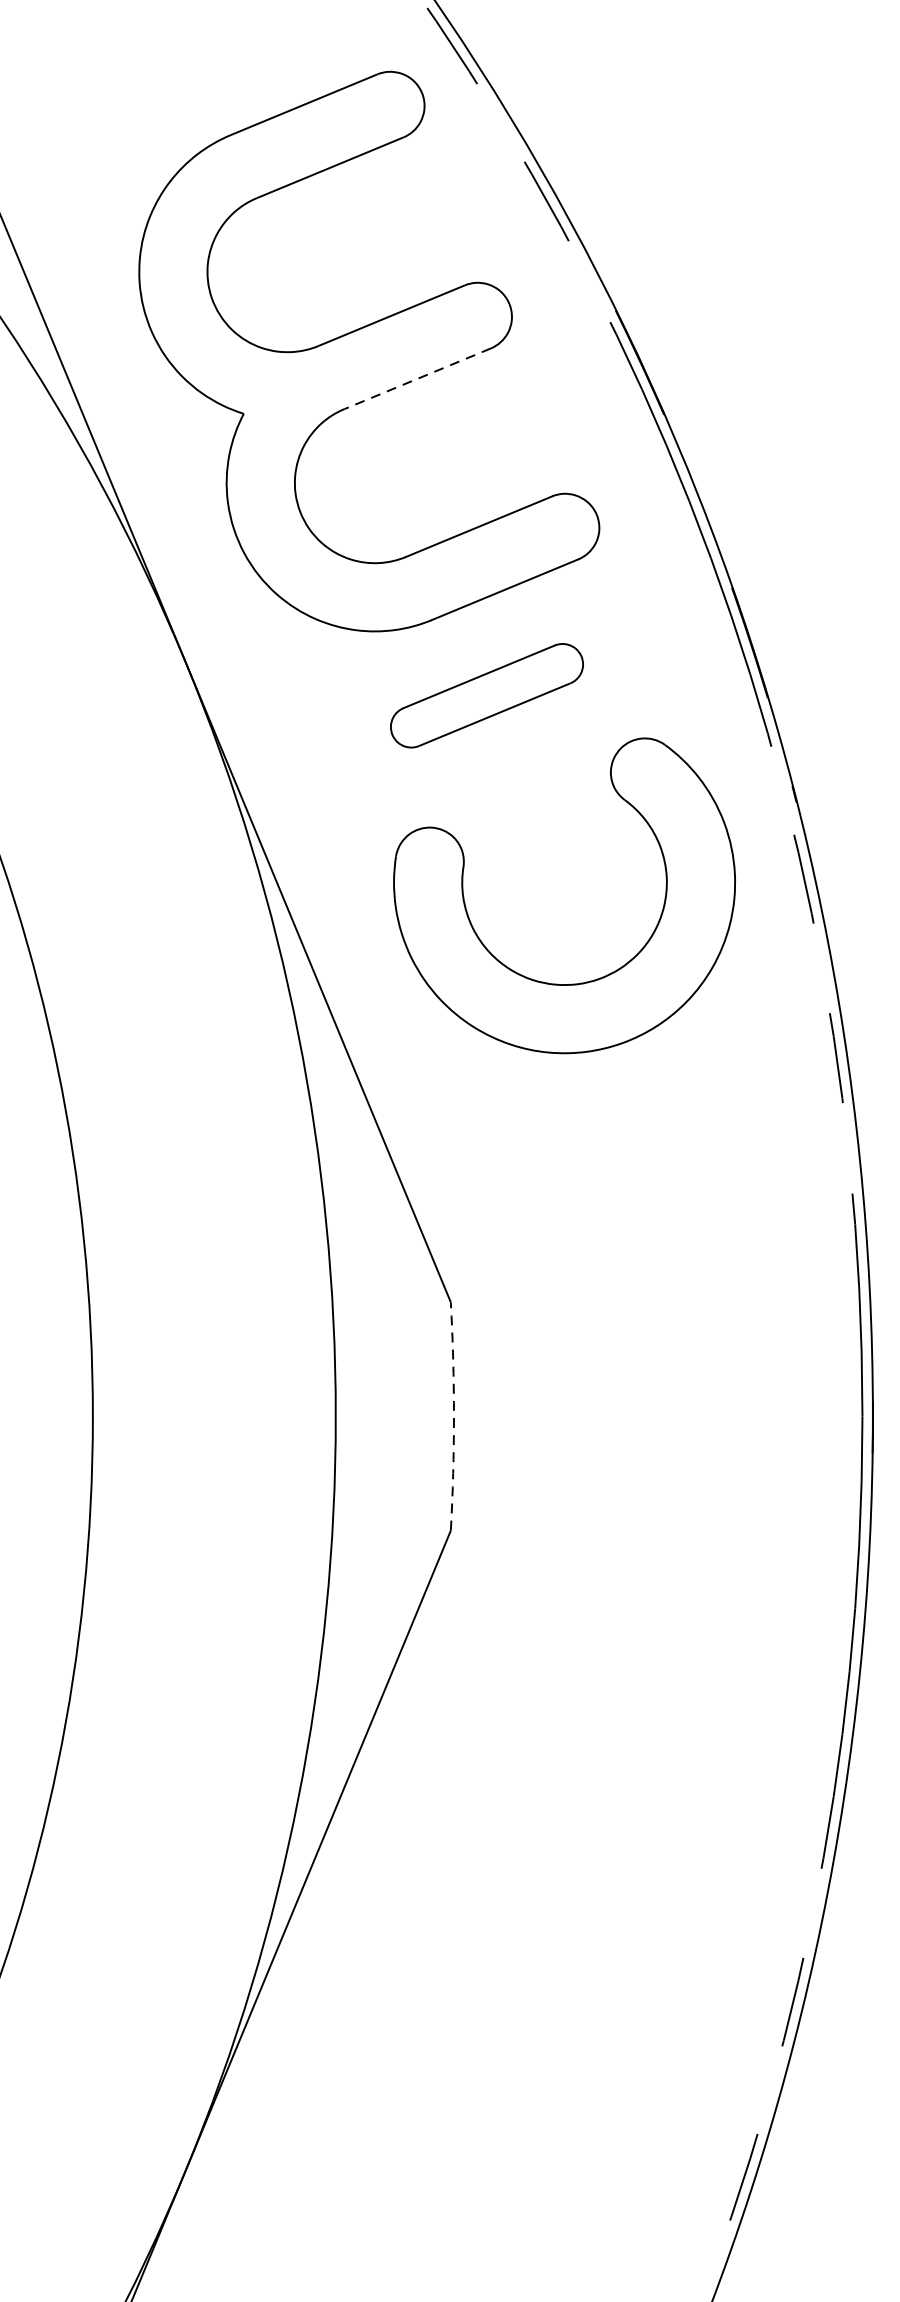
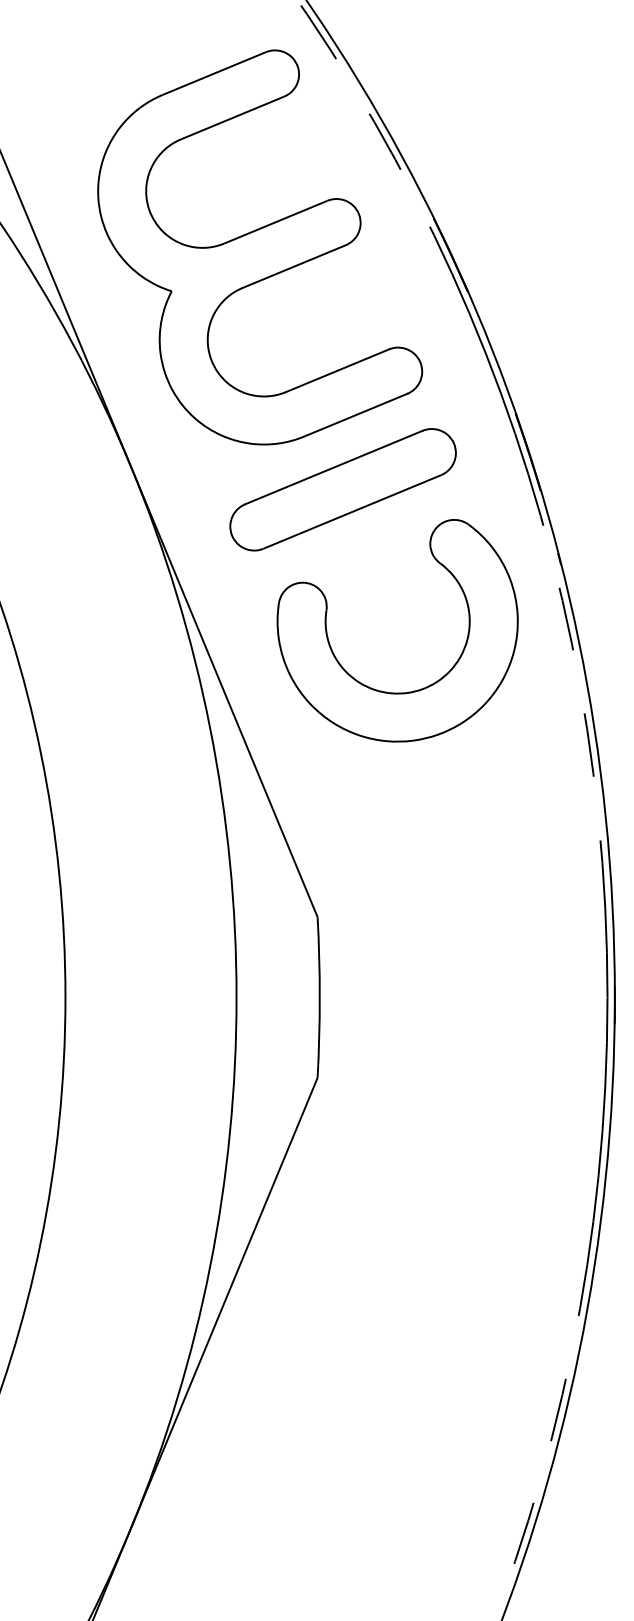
line: (418, 378) -> (294, 266), dashed -> solid
part: (486, 695) -> (342, 489), size x1.67
arc: (453, 1416) -> (319, 997), dashed -> solid

